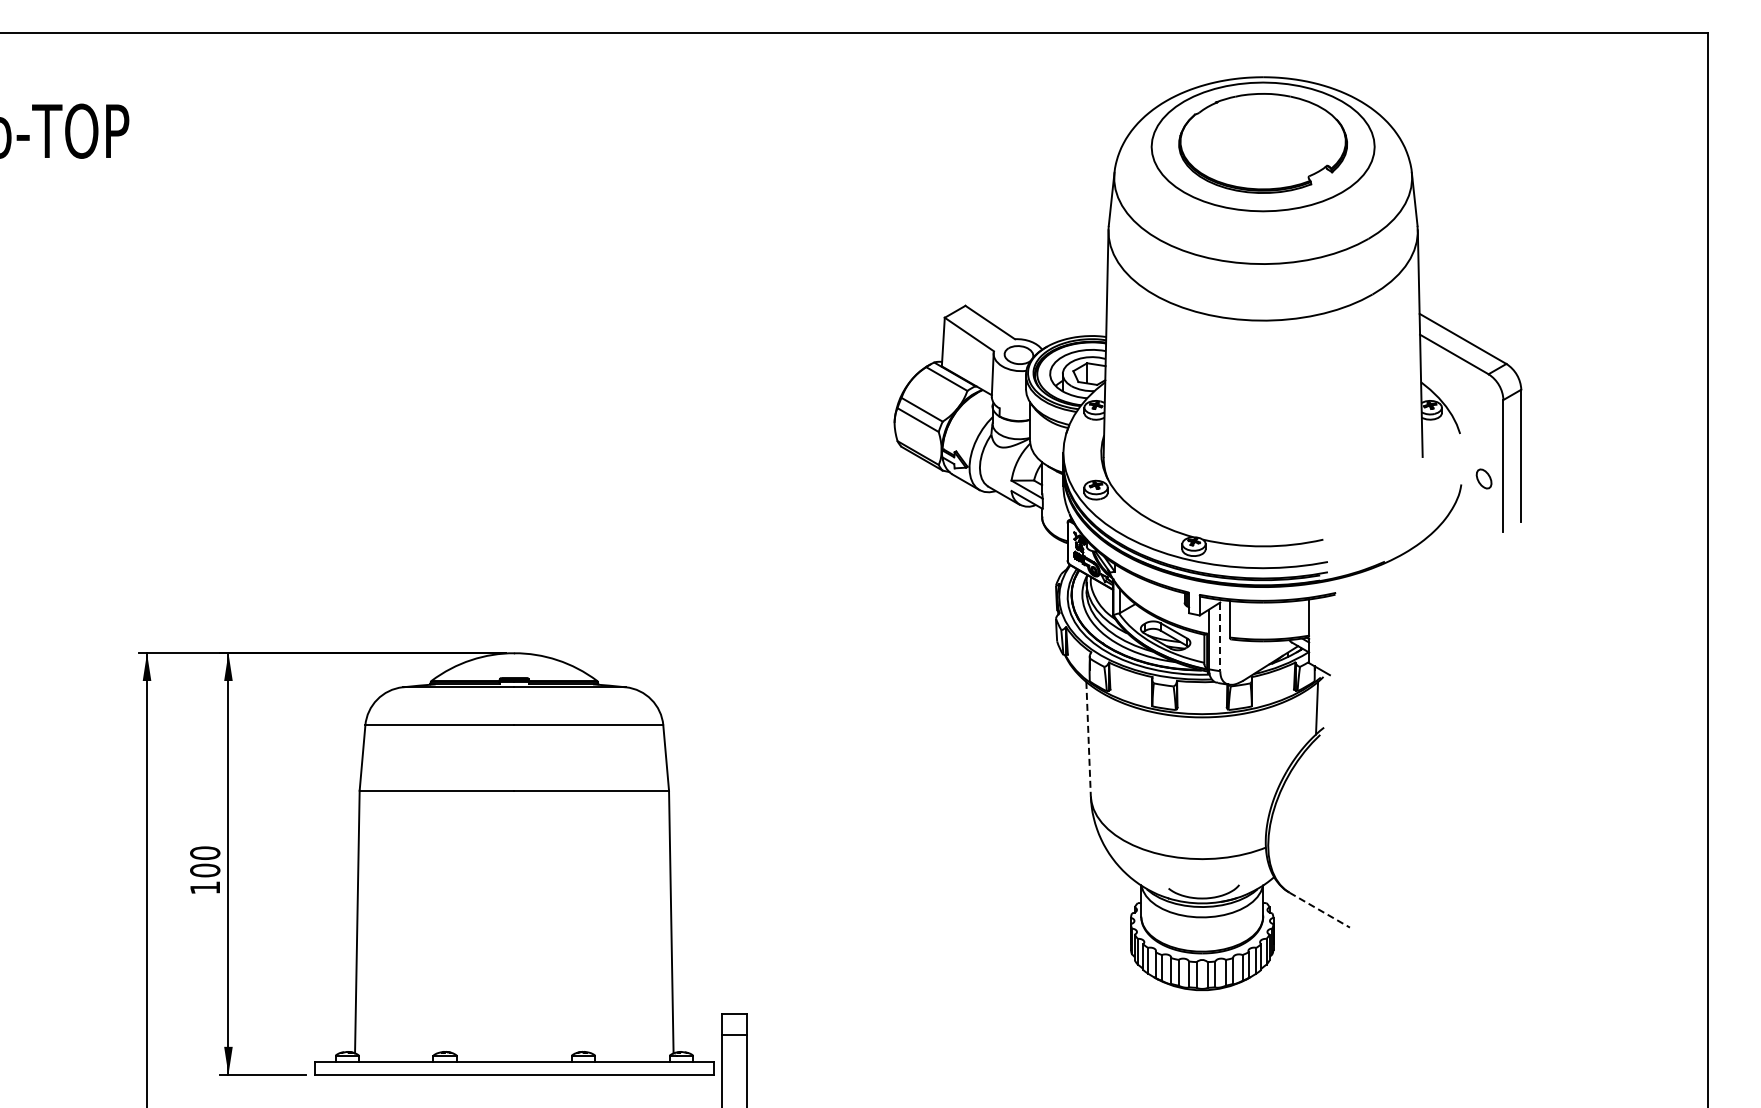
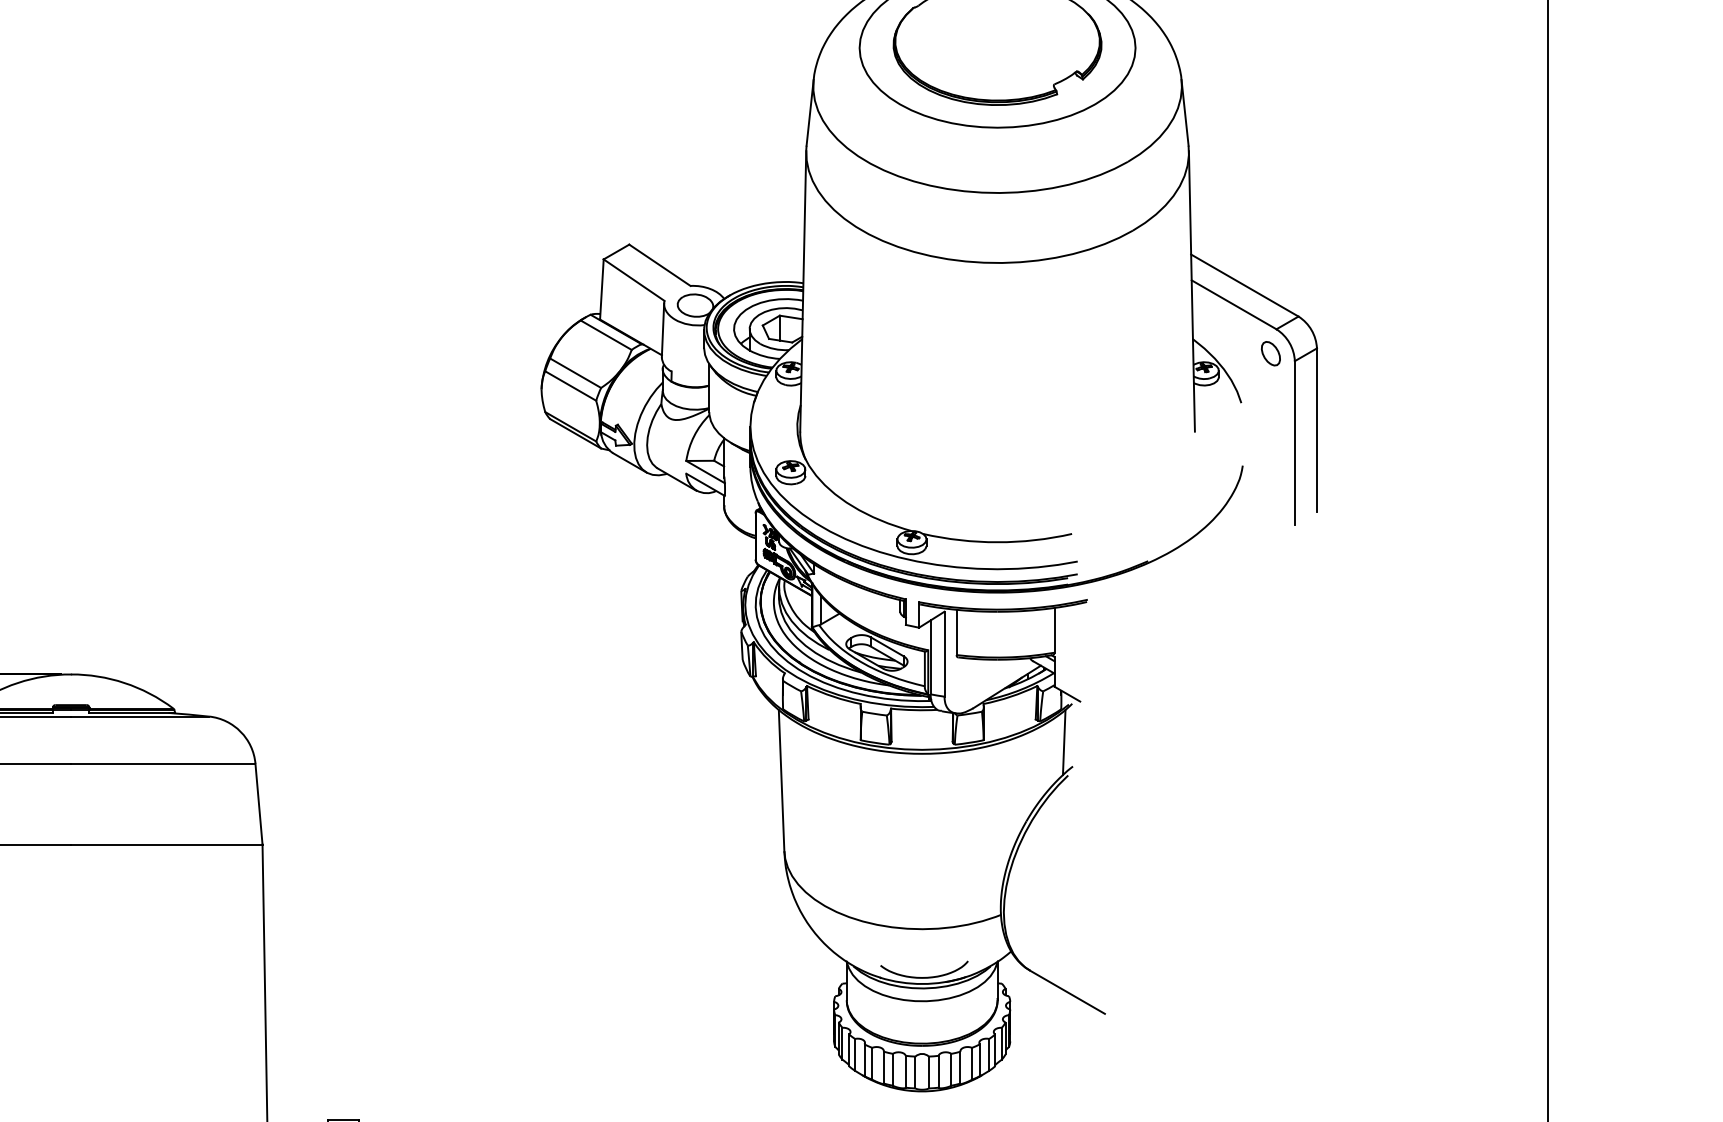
part: (1483, 478) -> (1270, 353), moved
line: (1220, 637) -> (944, 654), dashed -> solid
line: (1088, 739) -> (781, 781), dashed -> solid
line: (1319, 910) -> (1067, 992), dashed -> solid

